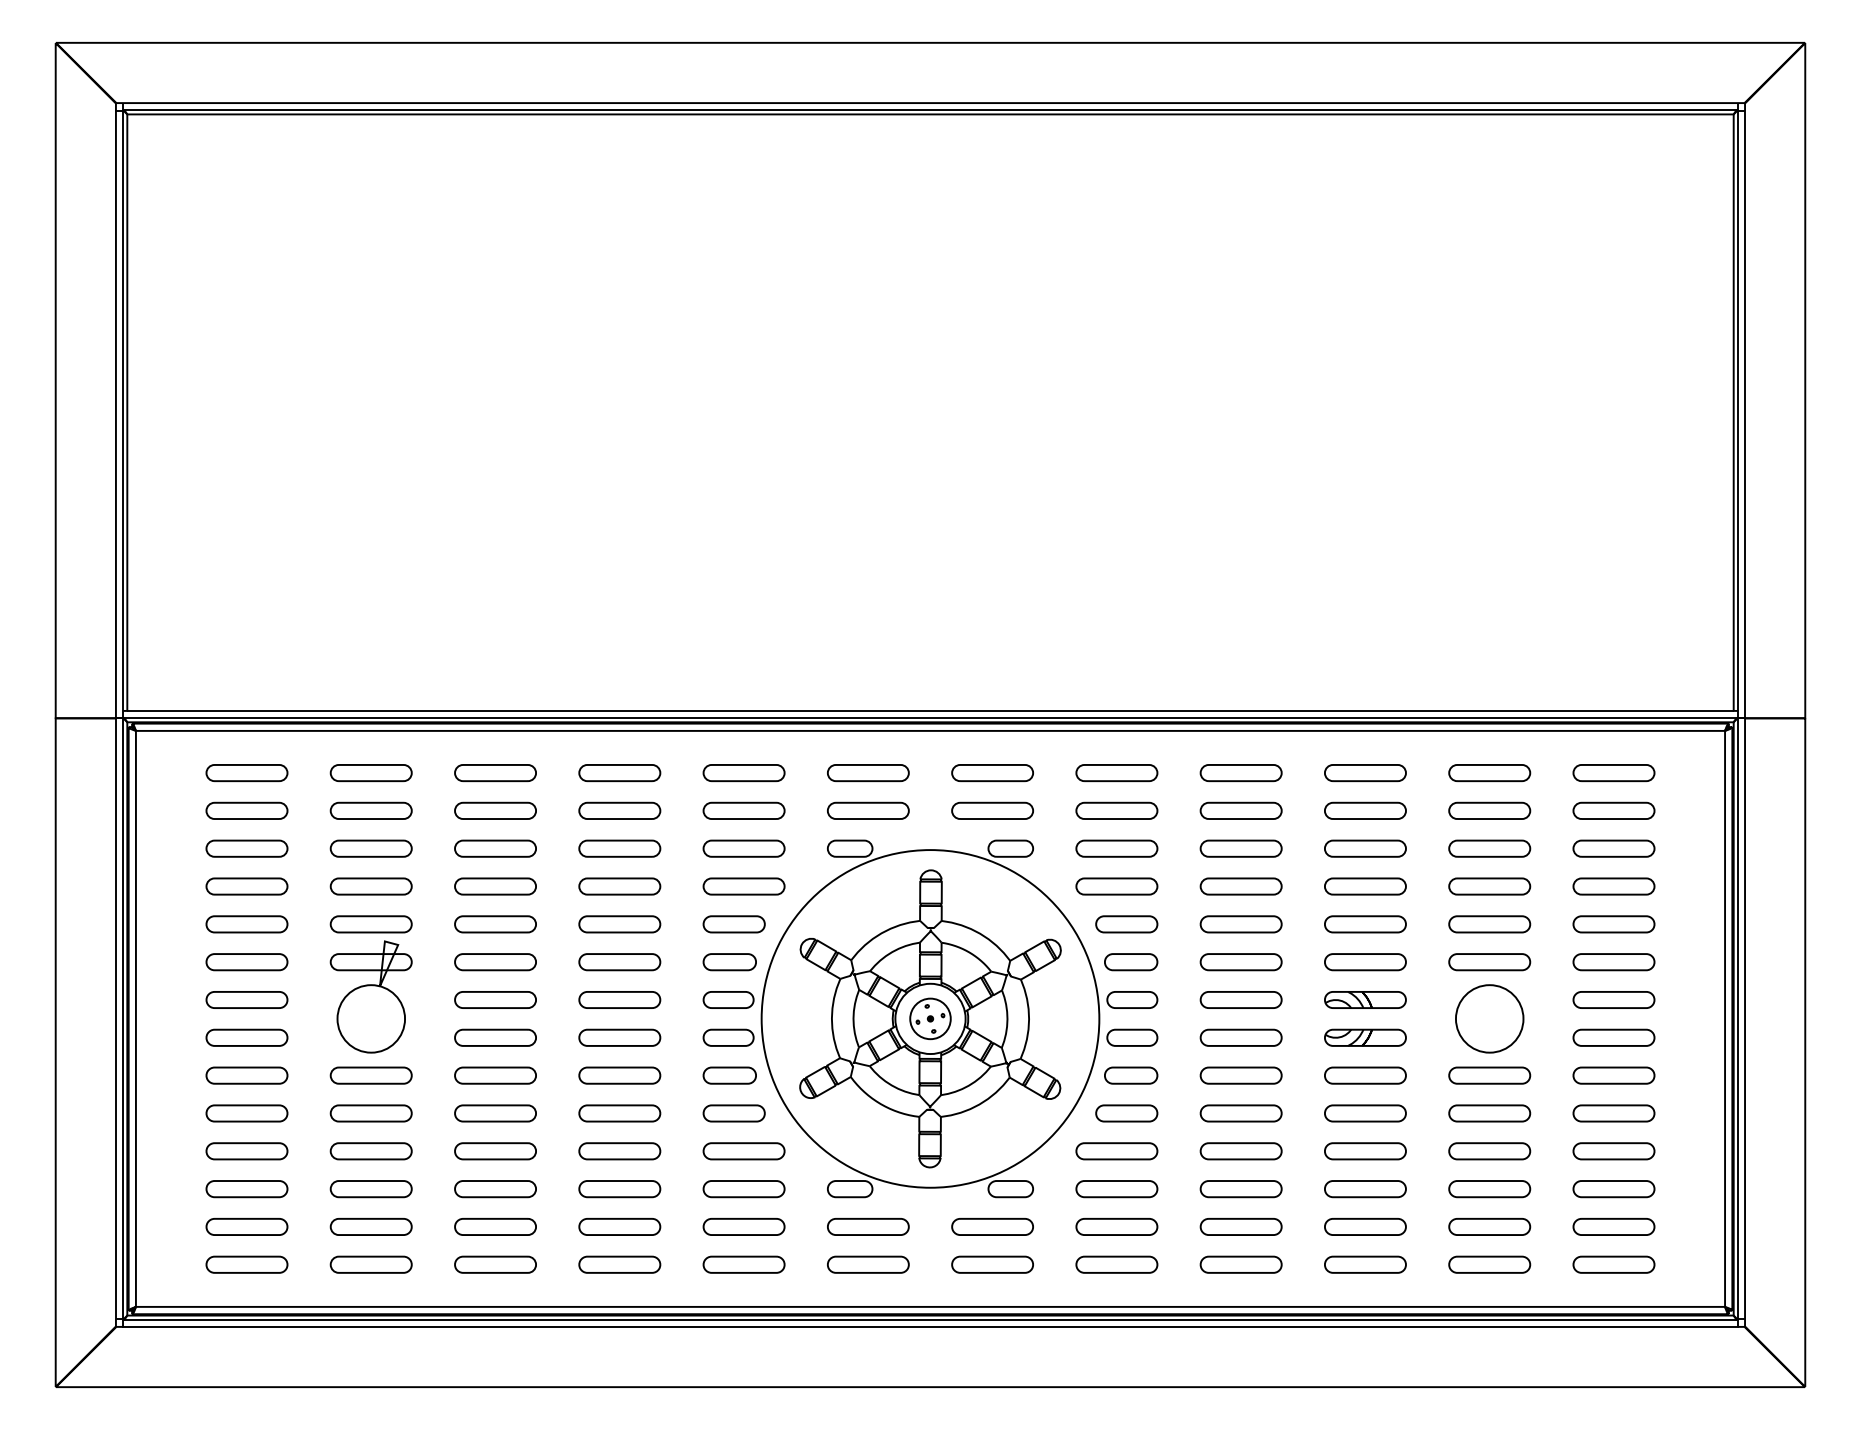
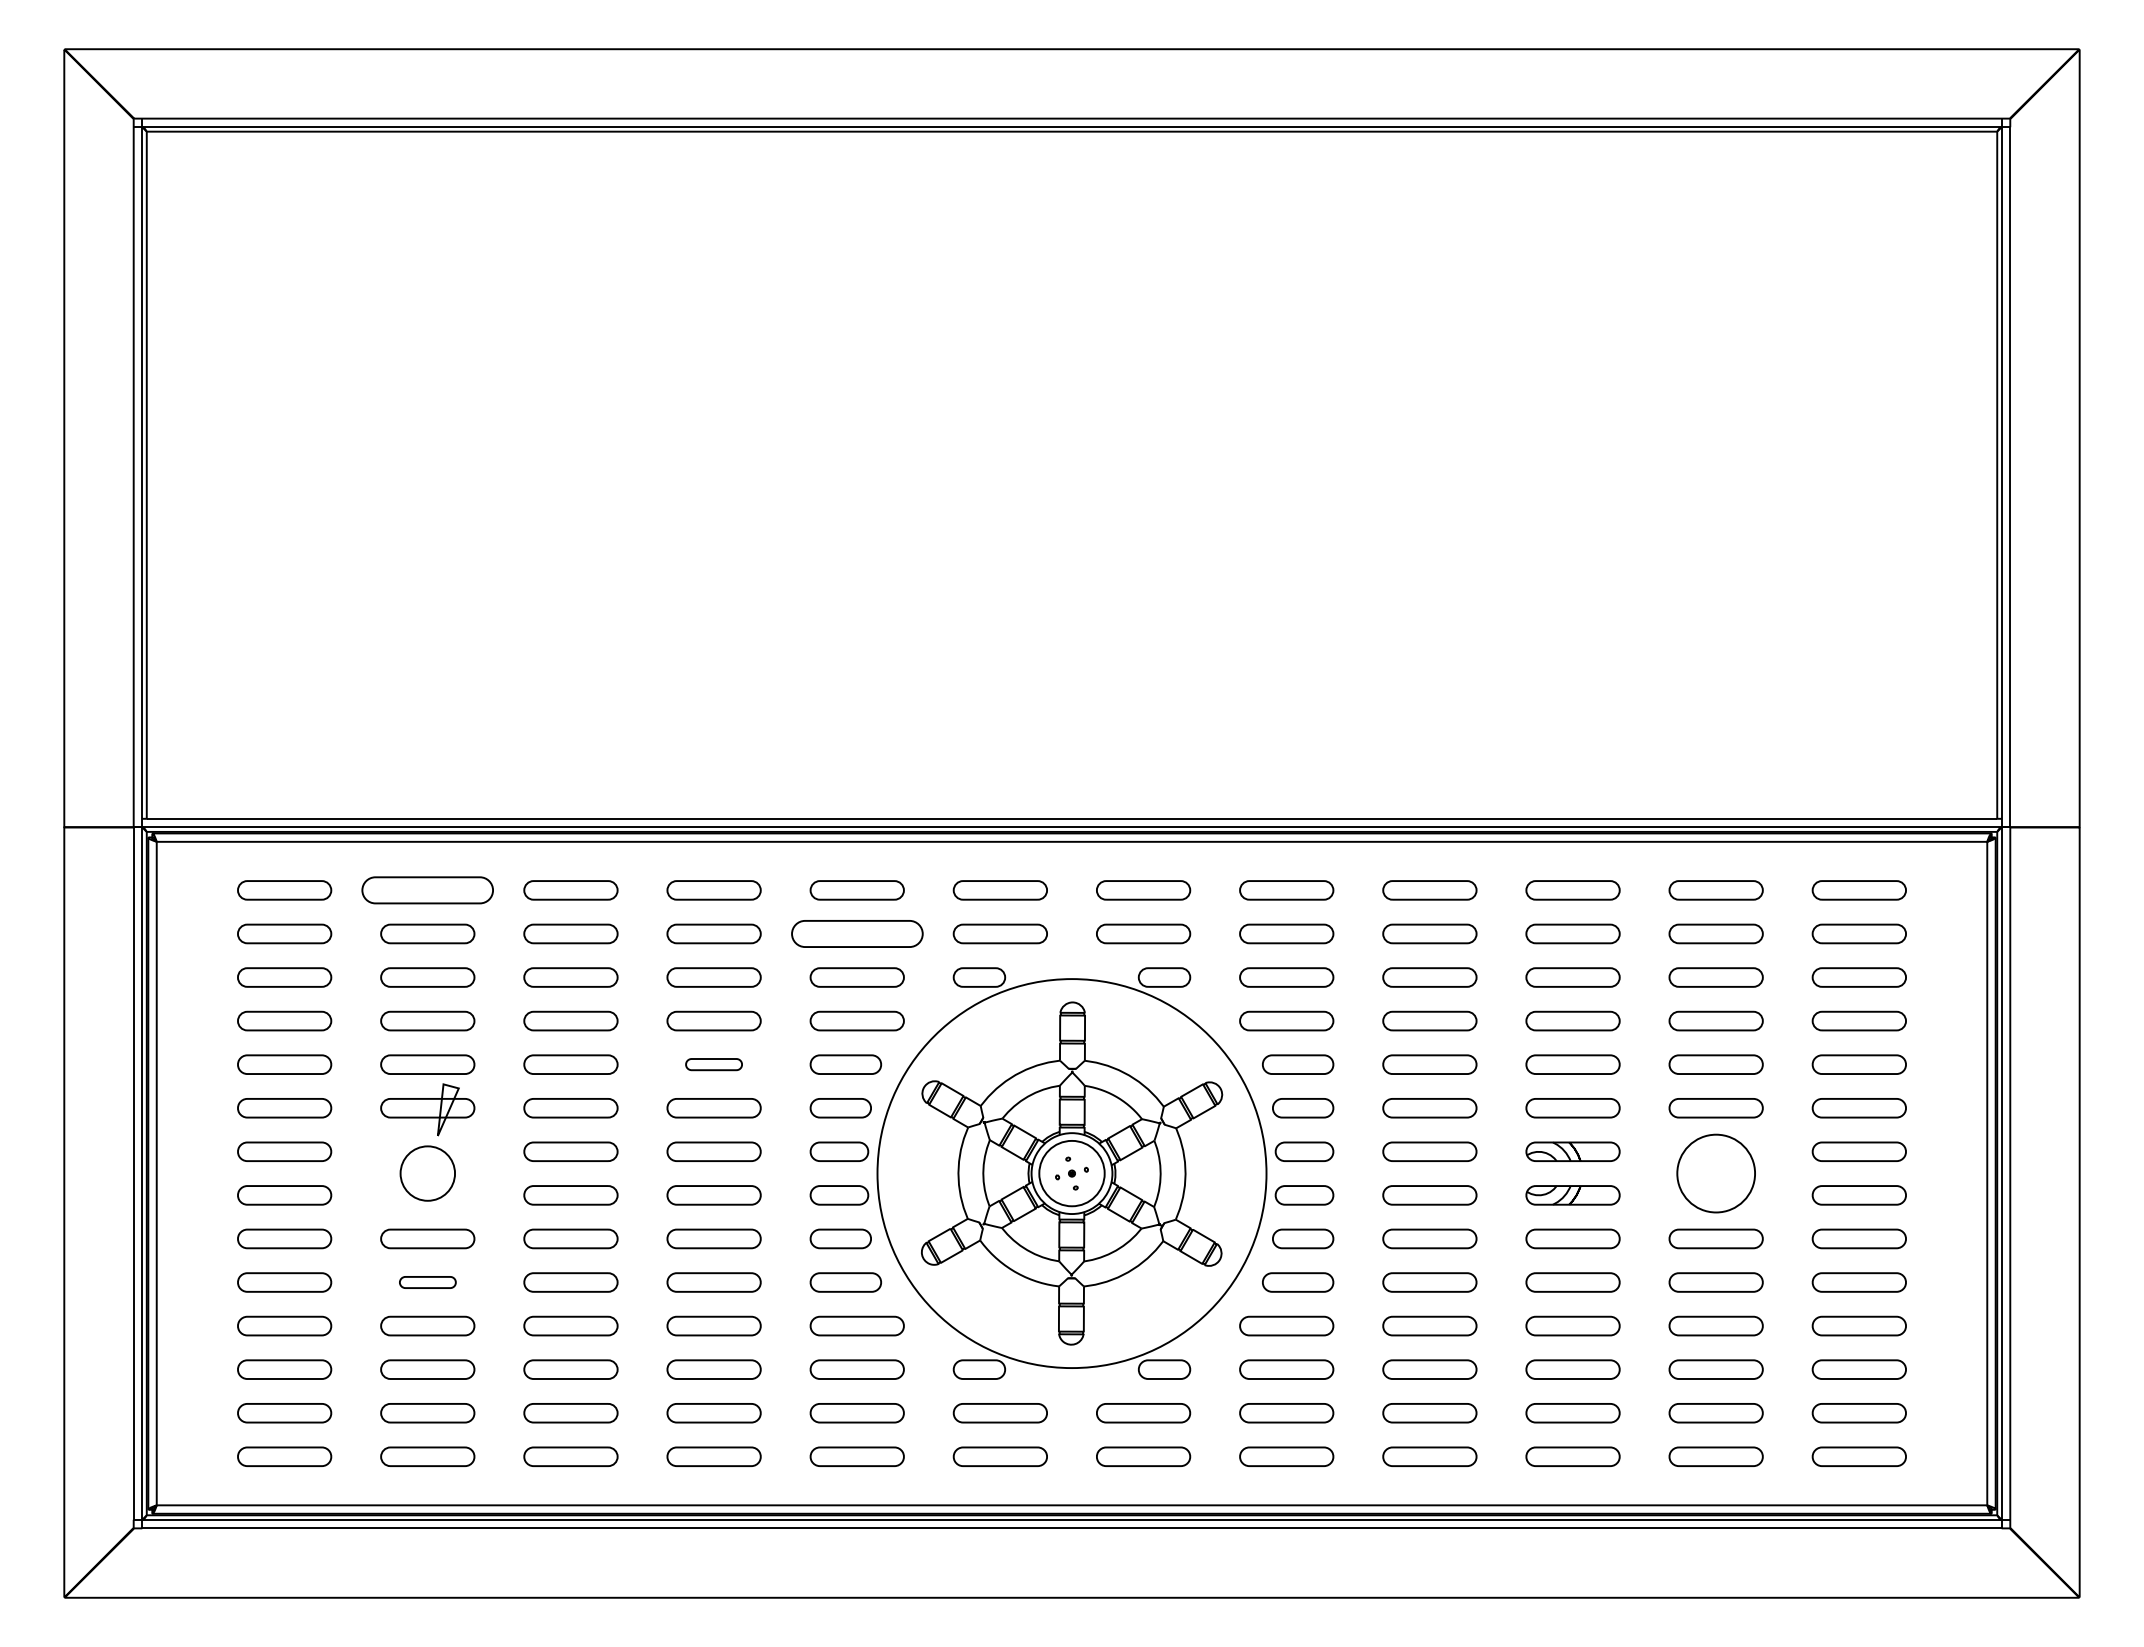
part: (371, 773) -> (427, 890), size x1.4
part: (743, 810) -> (856, 933), size x1.4
part: (619, 924) -> (713, 1064), size x0.6
circle: (371, 1018) -> (427, 1173), size x0.7
circle: (930, 1018) -> (1071, 1173), size x1.4
part: (371, 1113) -> (427, 1282), size x0.6

